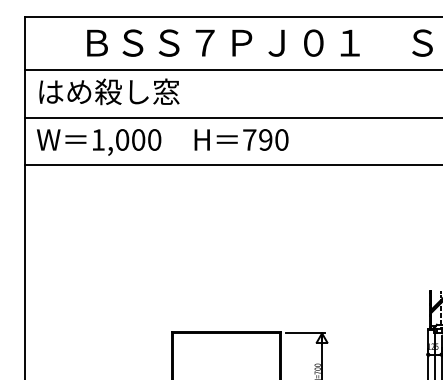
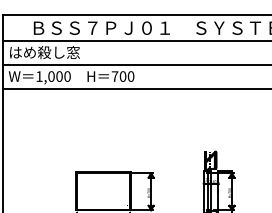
text: (264, 139) -> (122, 76), 790 -> 700

